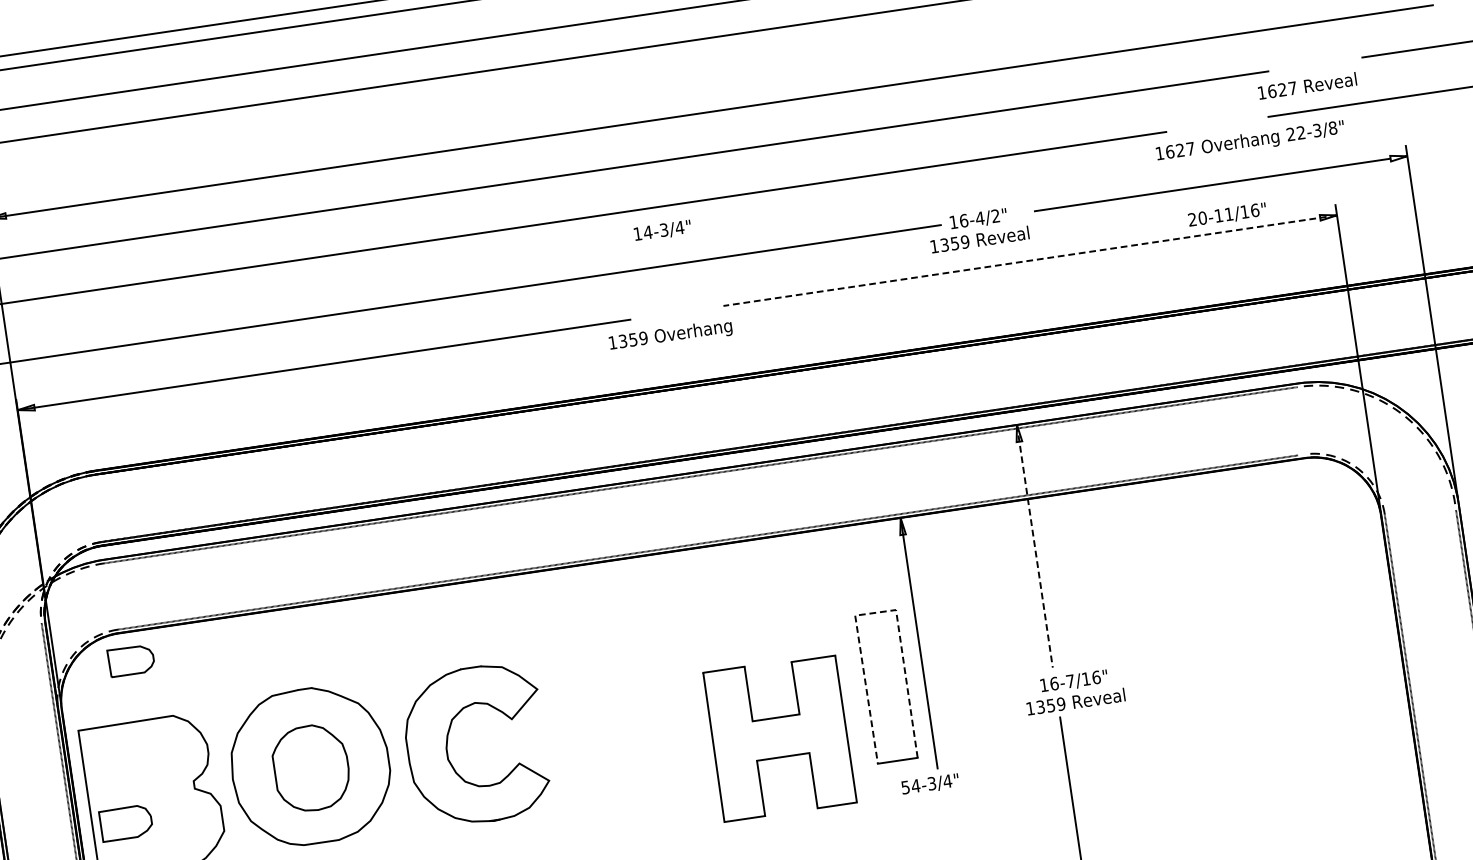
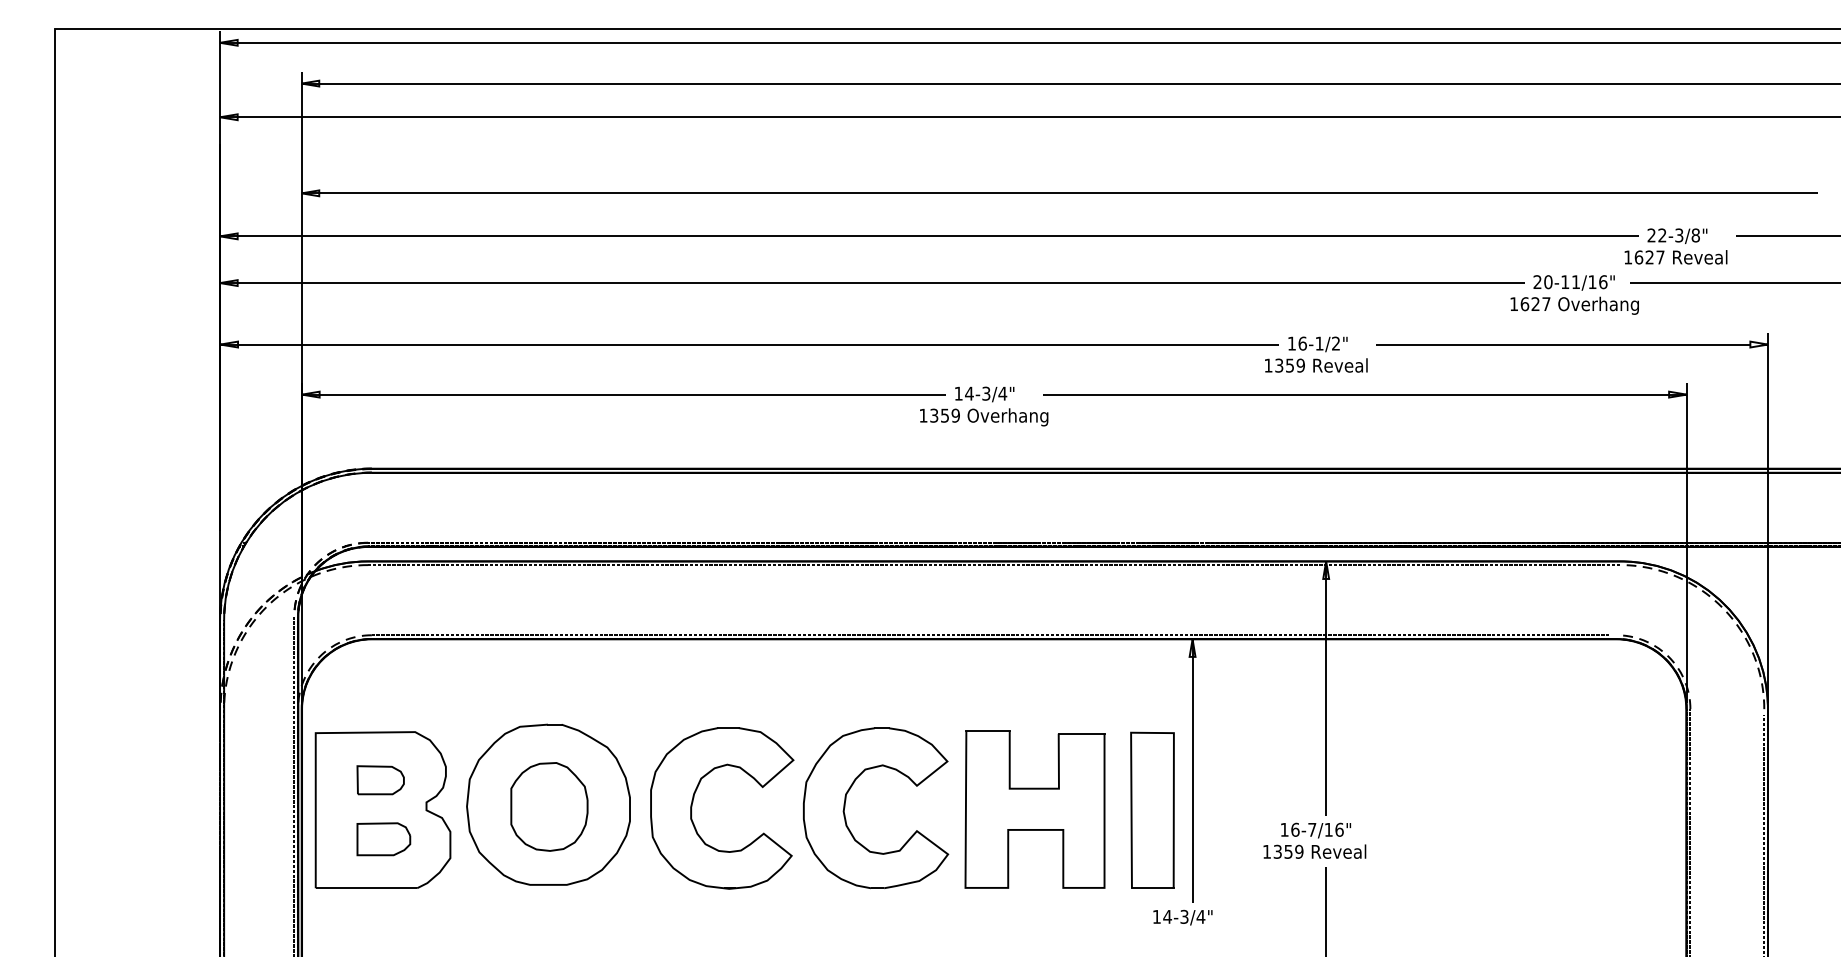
text: (1315, 130) -> (1677, 235), moved
text: (1226, 214) -> (1573, 282), moved
text: (979, 218) -> (1319, 343), 16-4/2" -> 16-1/2"
text: (662, 231) -> (984, 394), moved
line: (1030, 260) -> (1364, 394), dashed -> solid
line: (1035, 546) -> (1326, 689), dashed -> solid
line: (875, 612) -> (1152, 732), dashed -> solid
part: (131, 661) -> (380, 780), moved
text: (1074, 691) -> (1314, 840), moved
part: (593, 720) -> (846, 800), added
part: (779, 737) -> (1034, 809), moved
text: (905, 787) -> (1156, 916), 54-3/4" -> 14-3/4"
part: (125, 823) -> (383, 839), moved

